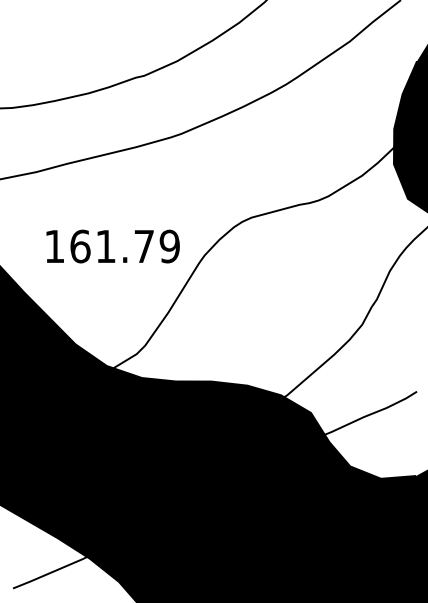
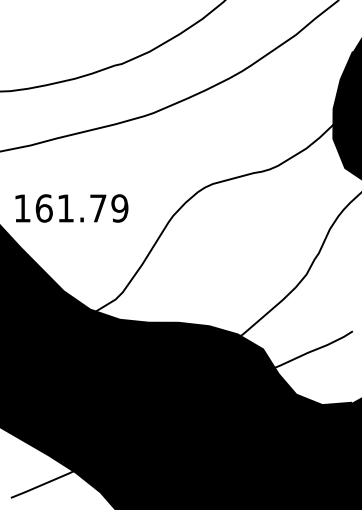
text: (112, 246) -> (71, 208), moved

